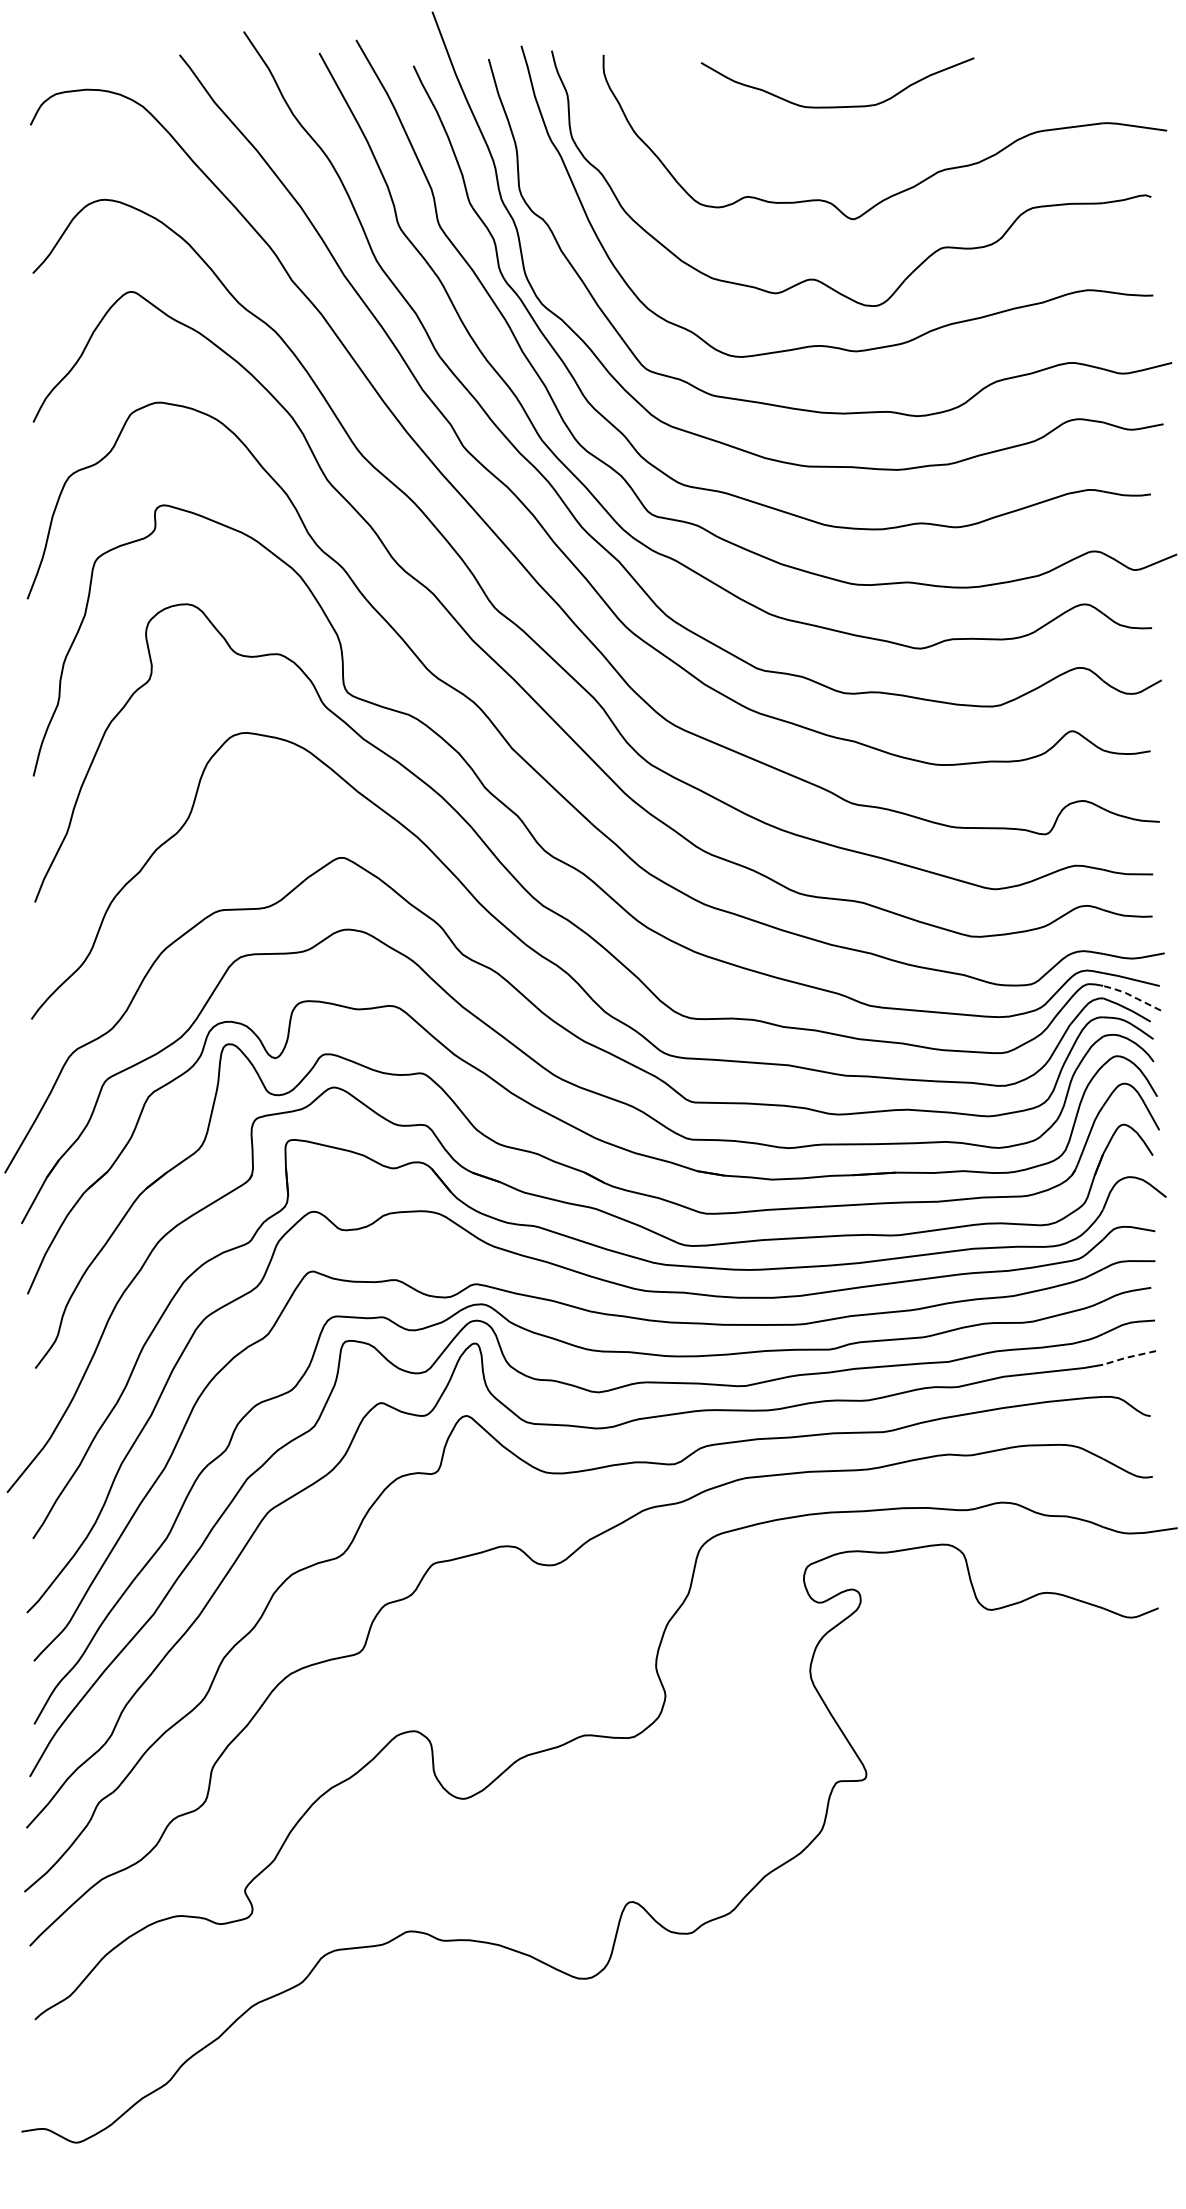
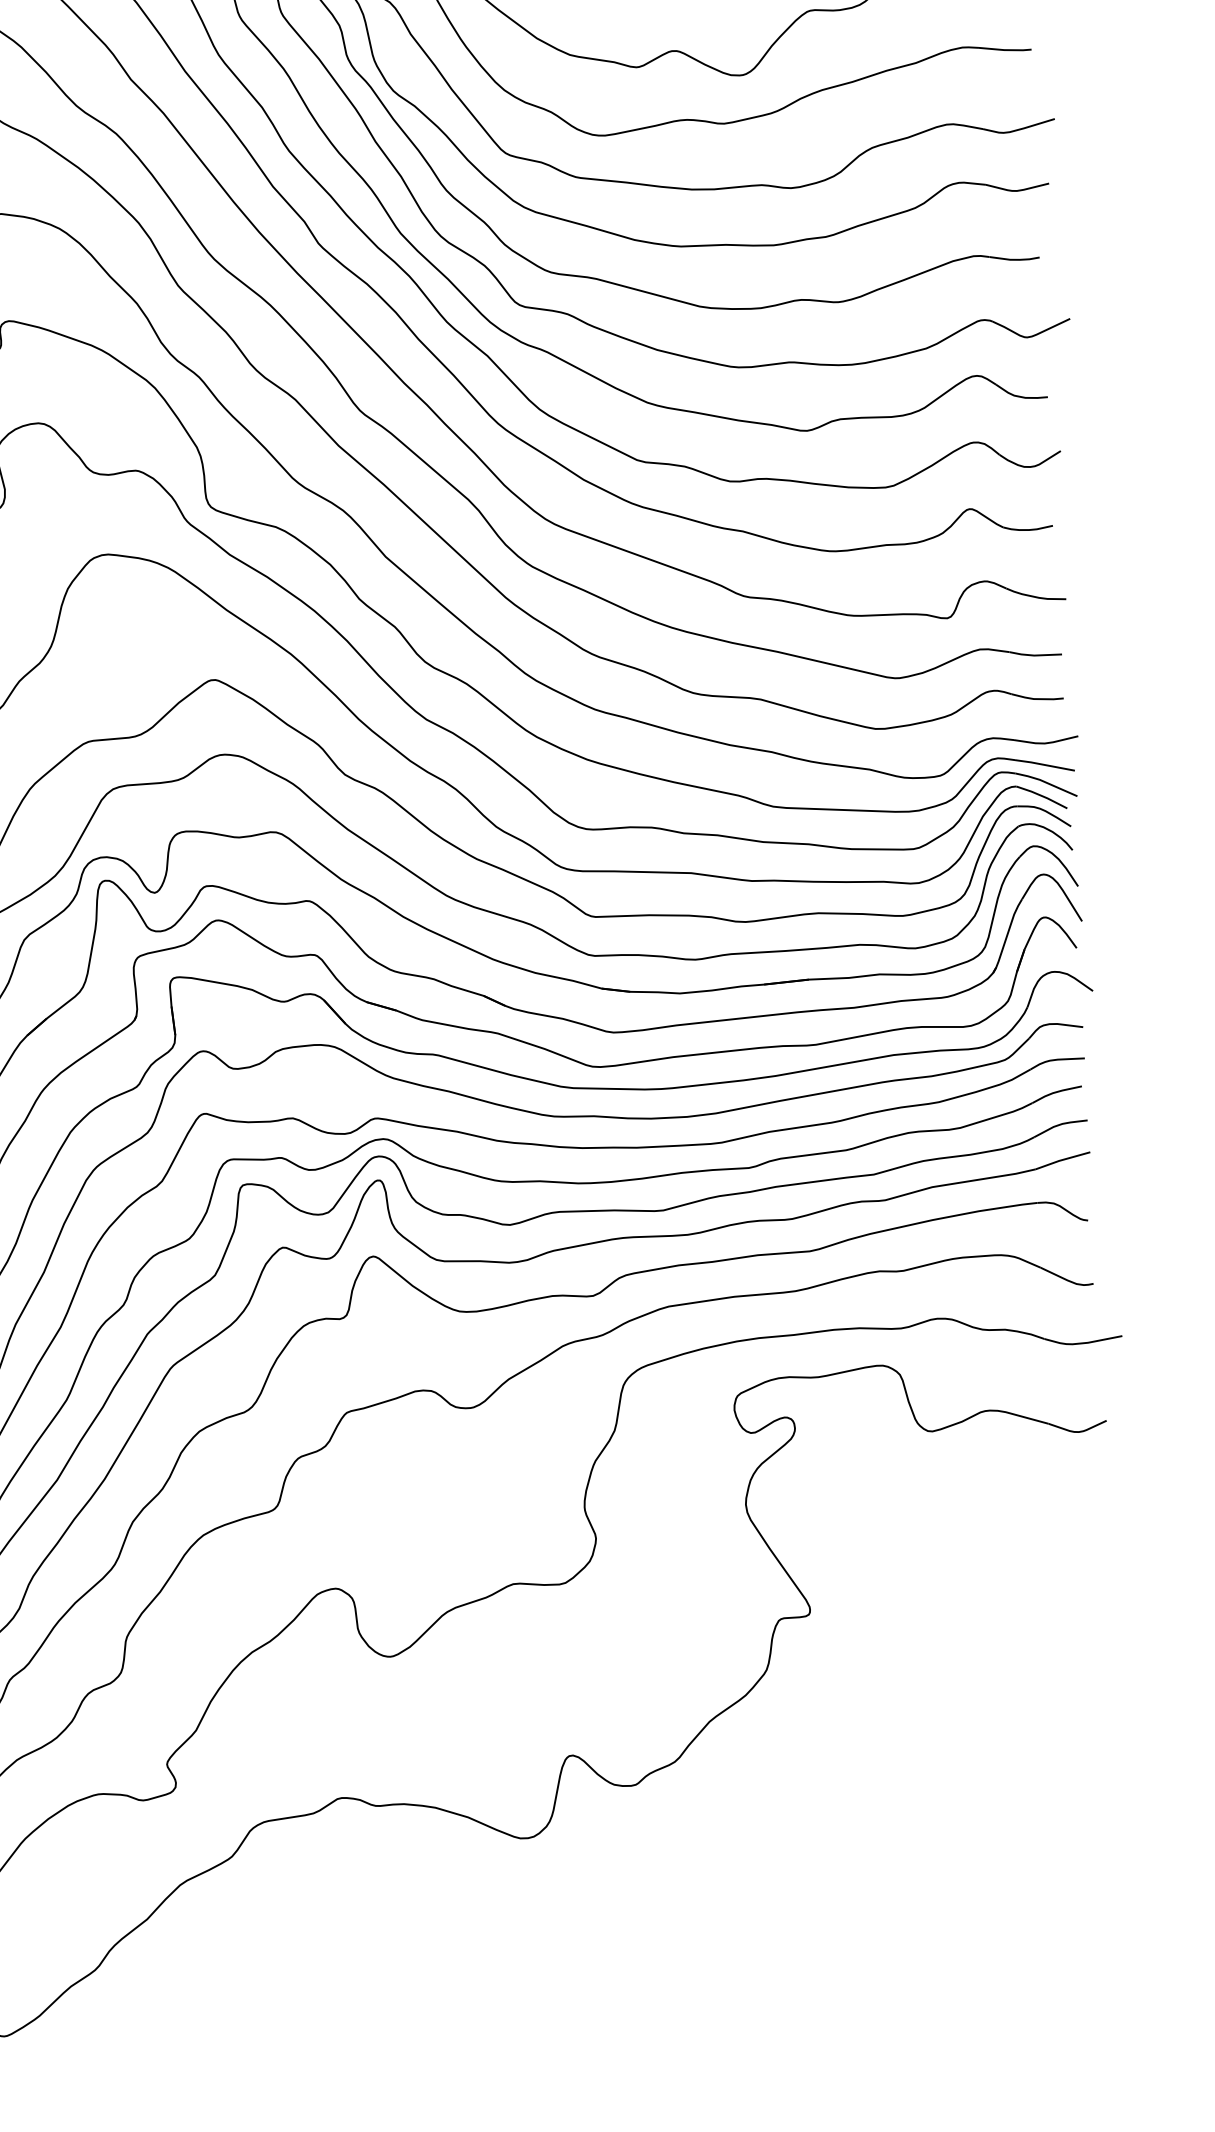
line: (1131, 995) -> (1045, 782), dashed -> solid
line: (1128, 1357) -> (1061, 1160), dashed -> solid

